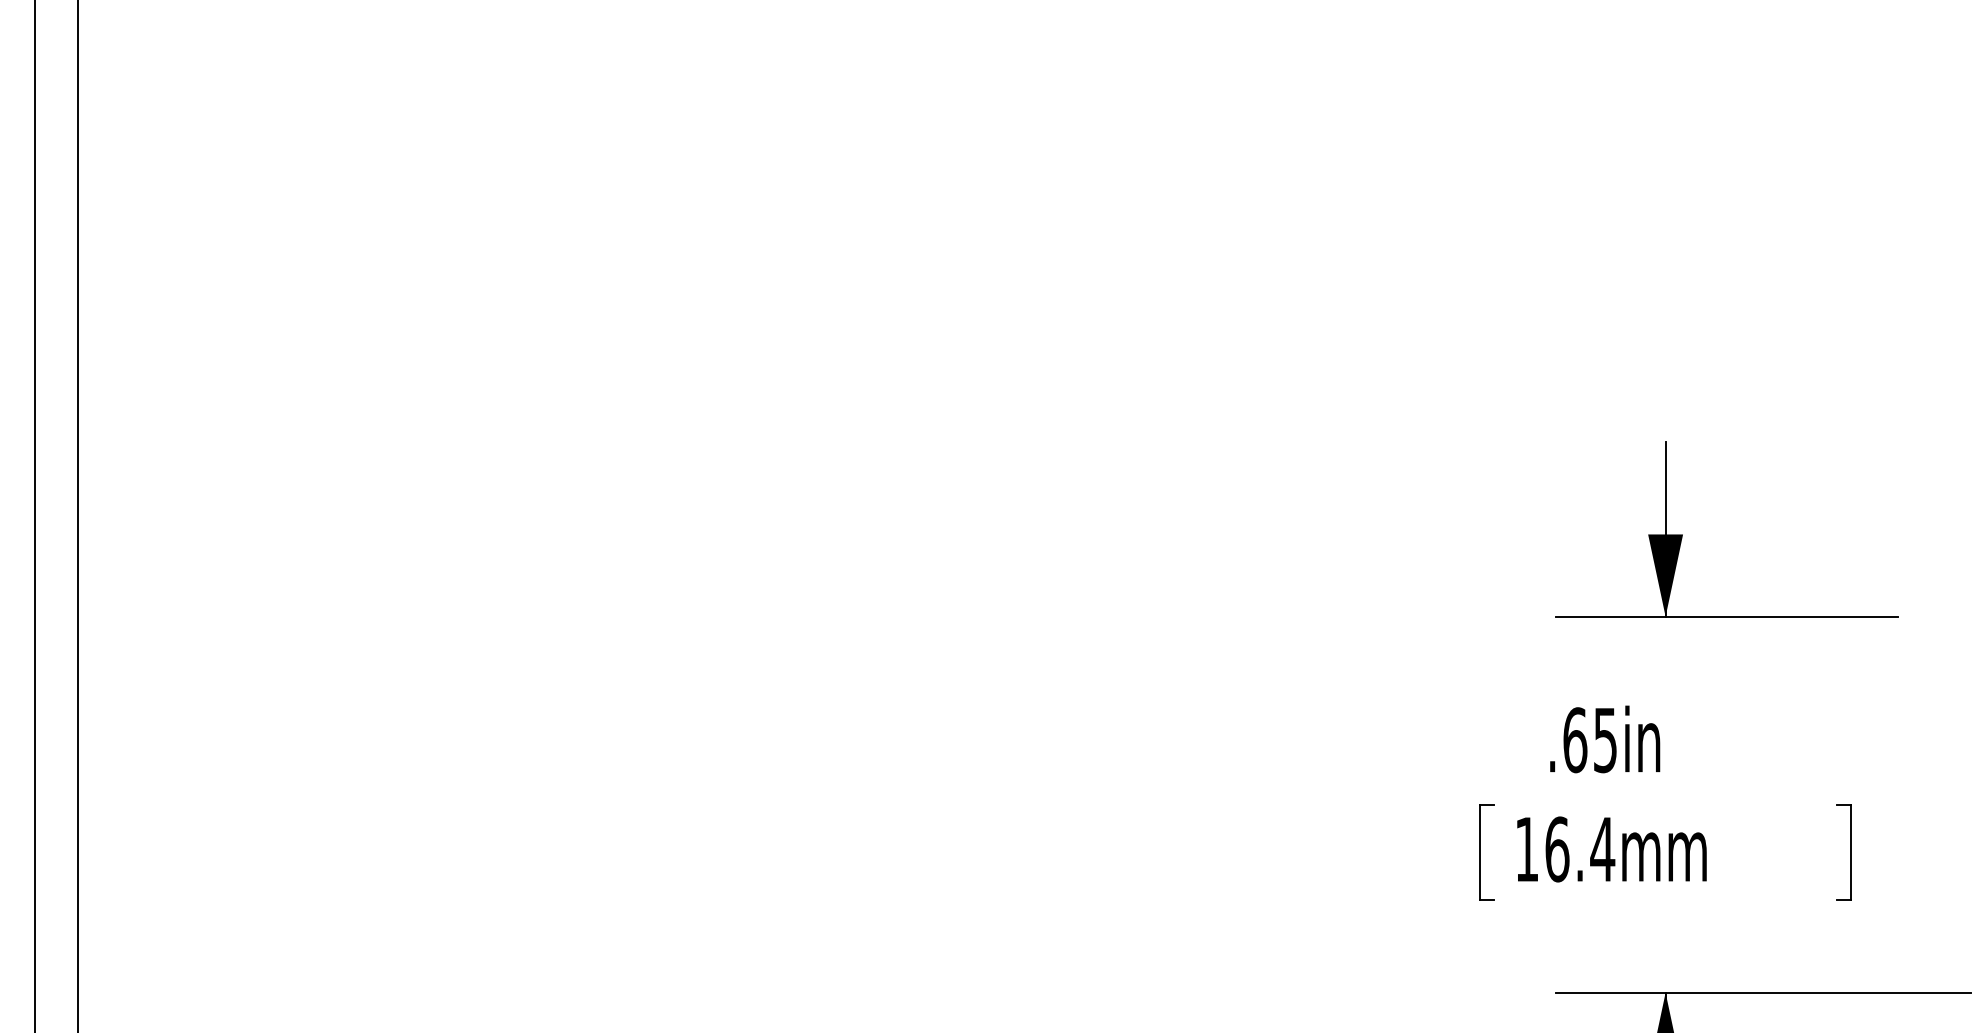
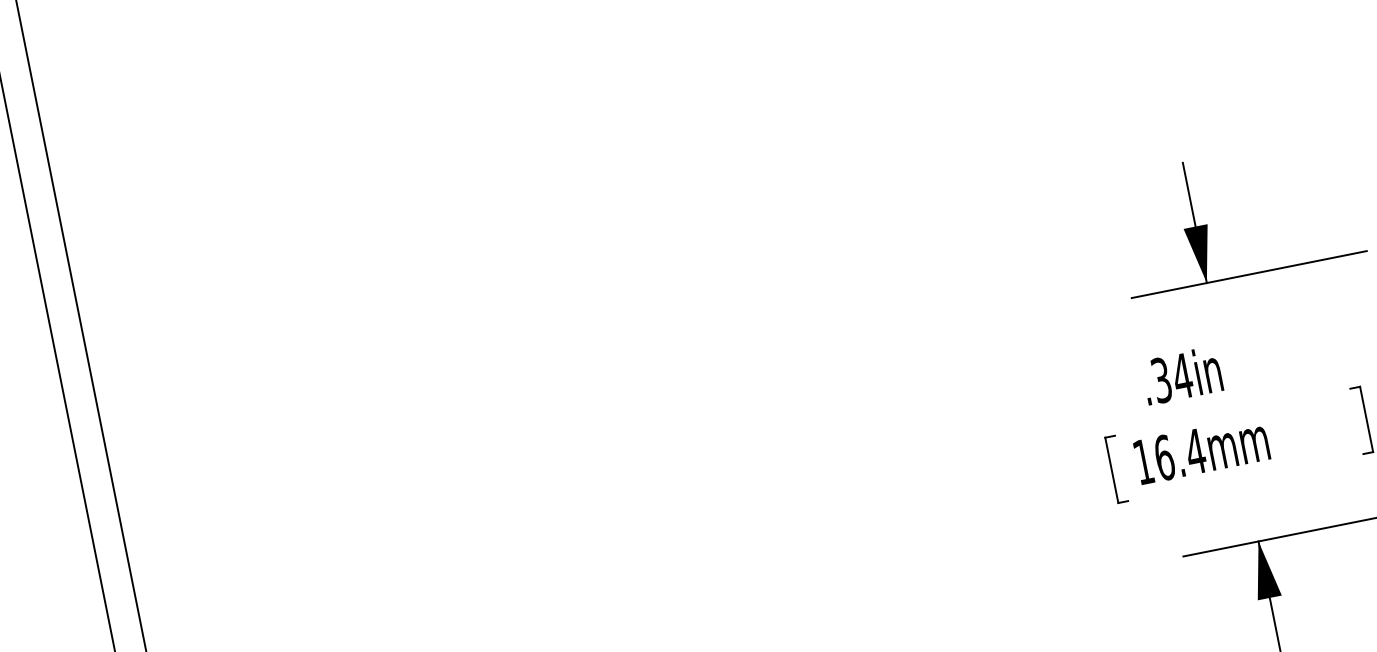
text: (1590, 740) -> (1172, 378), .65in -> .34in

